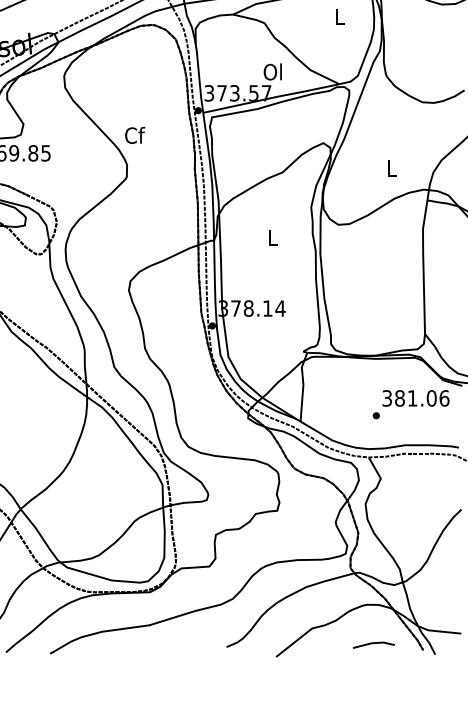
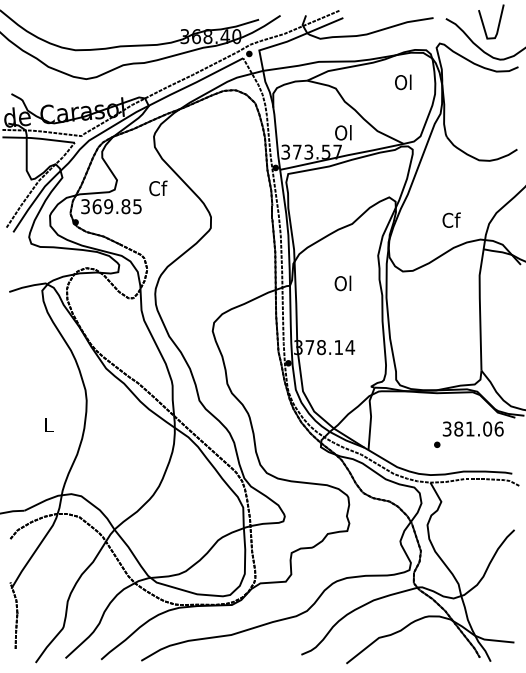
text: (339, 16) -> (403, 82), L -> Ol
text: (135, 135) -> (158, 188), moved
text: (392, 167) -> (451, 219), L -> Cf
text: (271, 238) -> (342, 283), L -> Ol
line: (374, 644) -> (435, 652), removed

